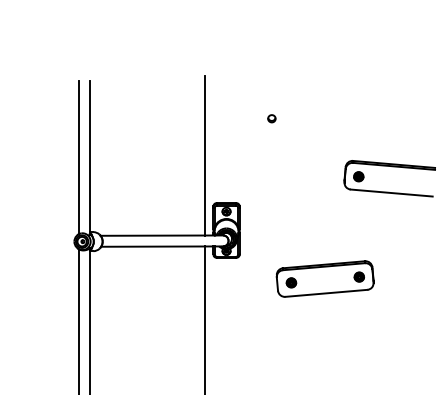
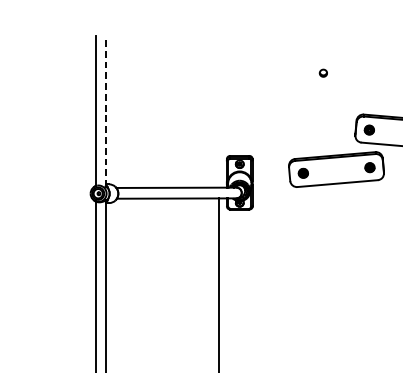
part: (271, 118) -> (323, 72), moved
line: (204, 155) -> (218, 109), removed
line: (90, 157) -> (106, 111), solid -> dashed
part: (324, 278) -> (335, 169), moved

